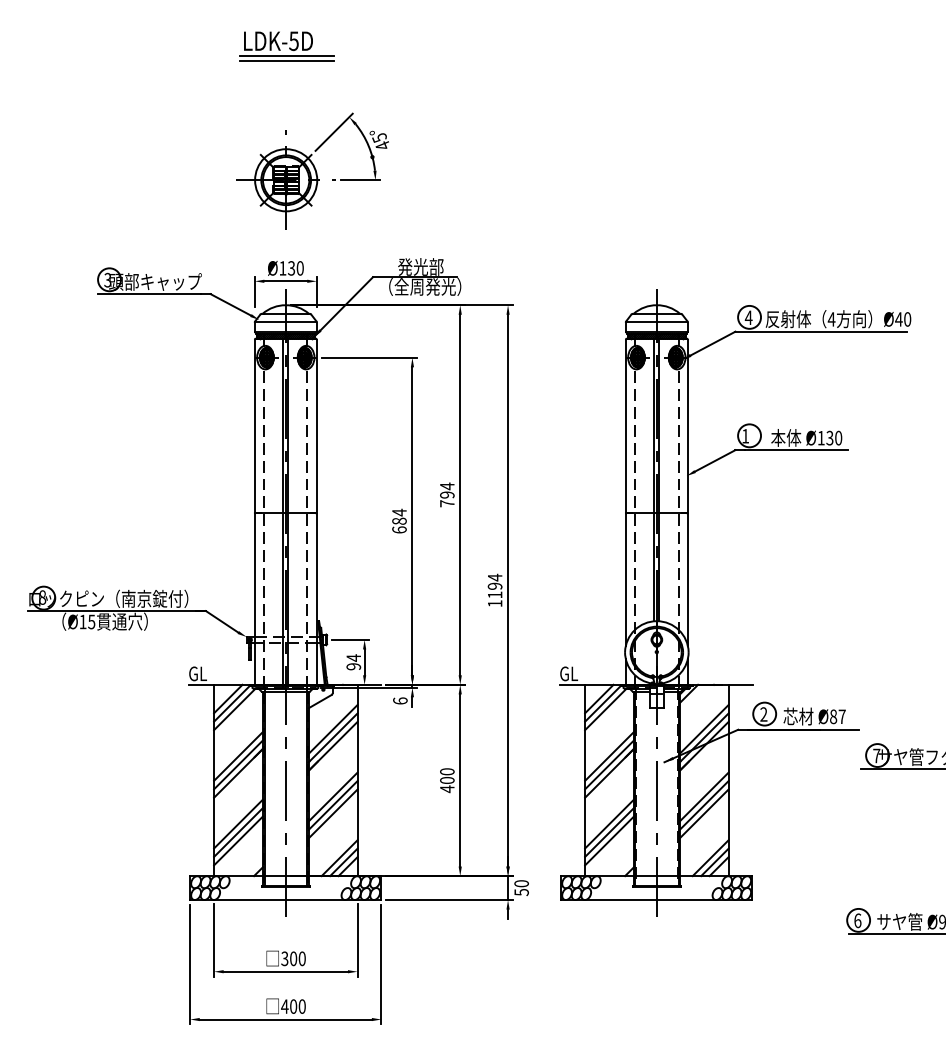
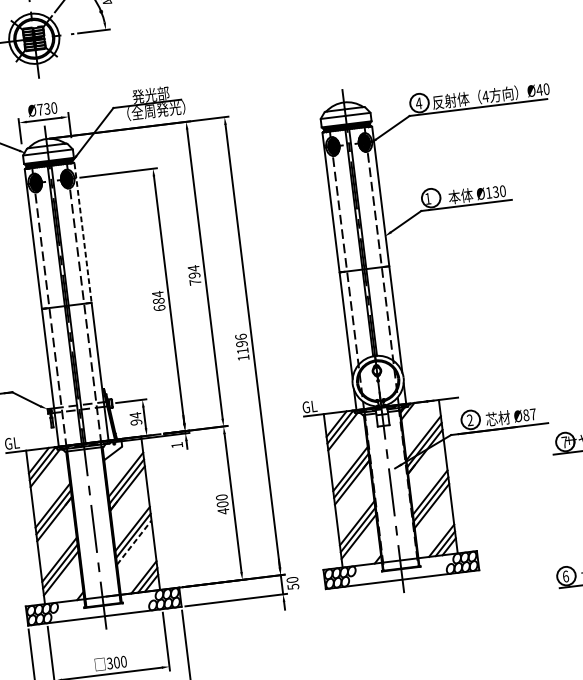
text: (282, 268) -> (40, 109), Ø130 -> Ø730
line: (316, 426) -> (82, 233), solid -> dashed
text: (494, 577) -> (240, 336), 1194 -> 1196
text: (400, 700) -> (177, 444), 6 -> 1
line: (333, 814) -> (134, 542), solid -> dashed

